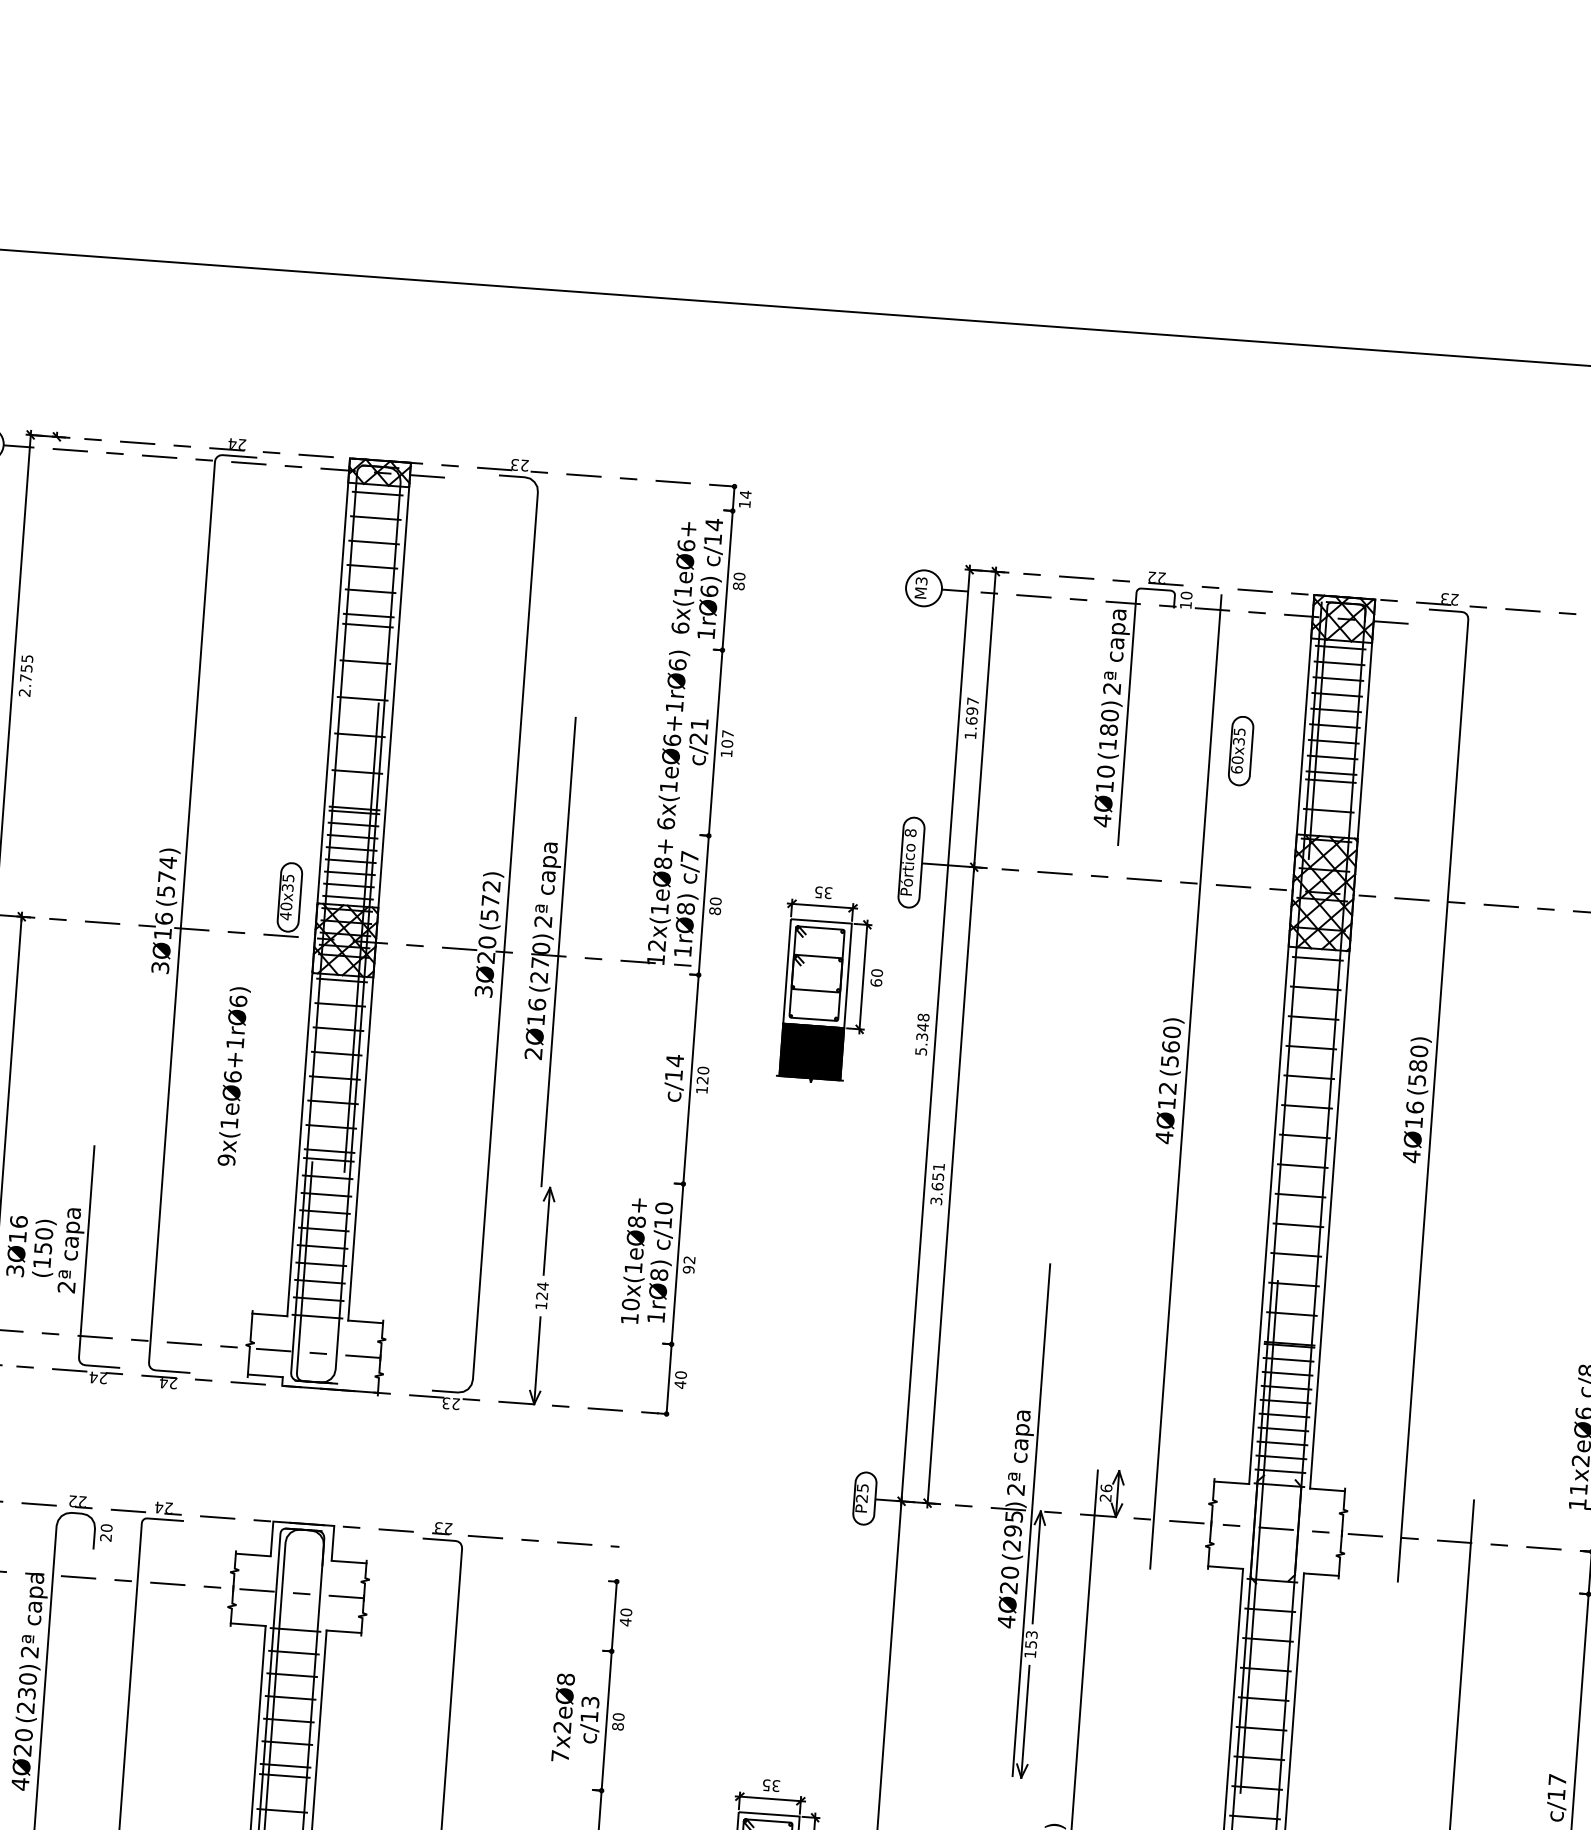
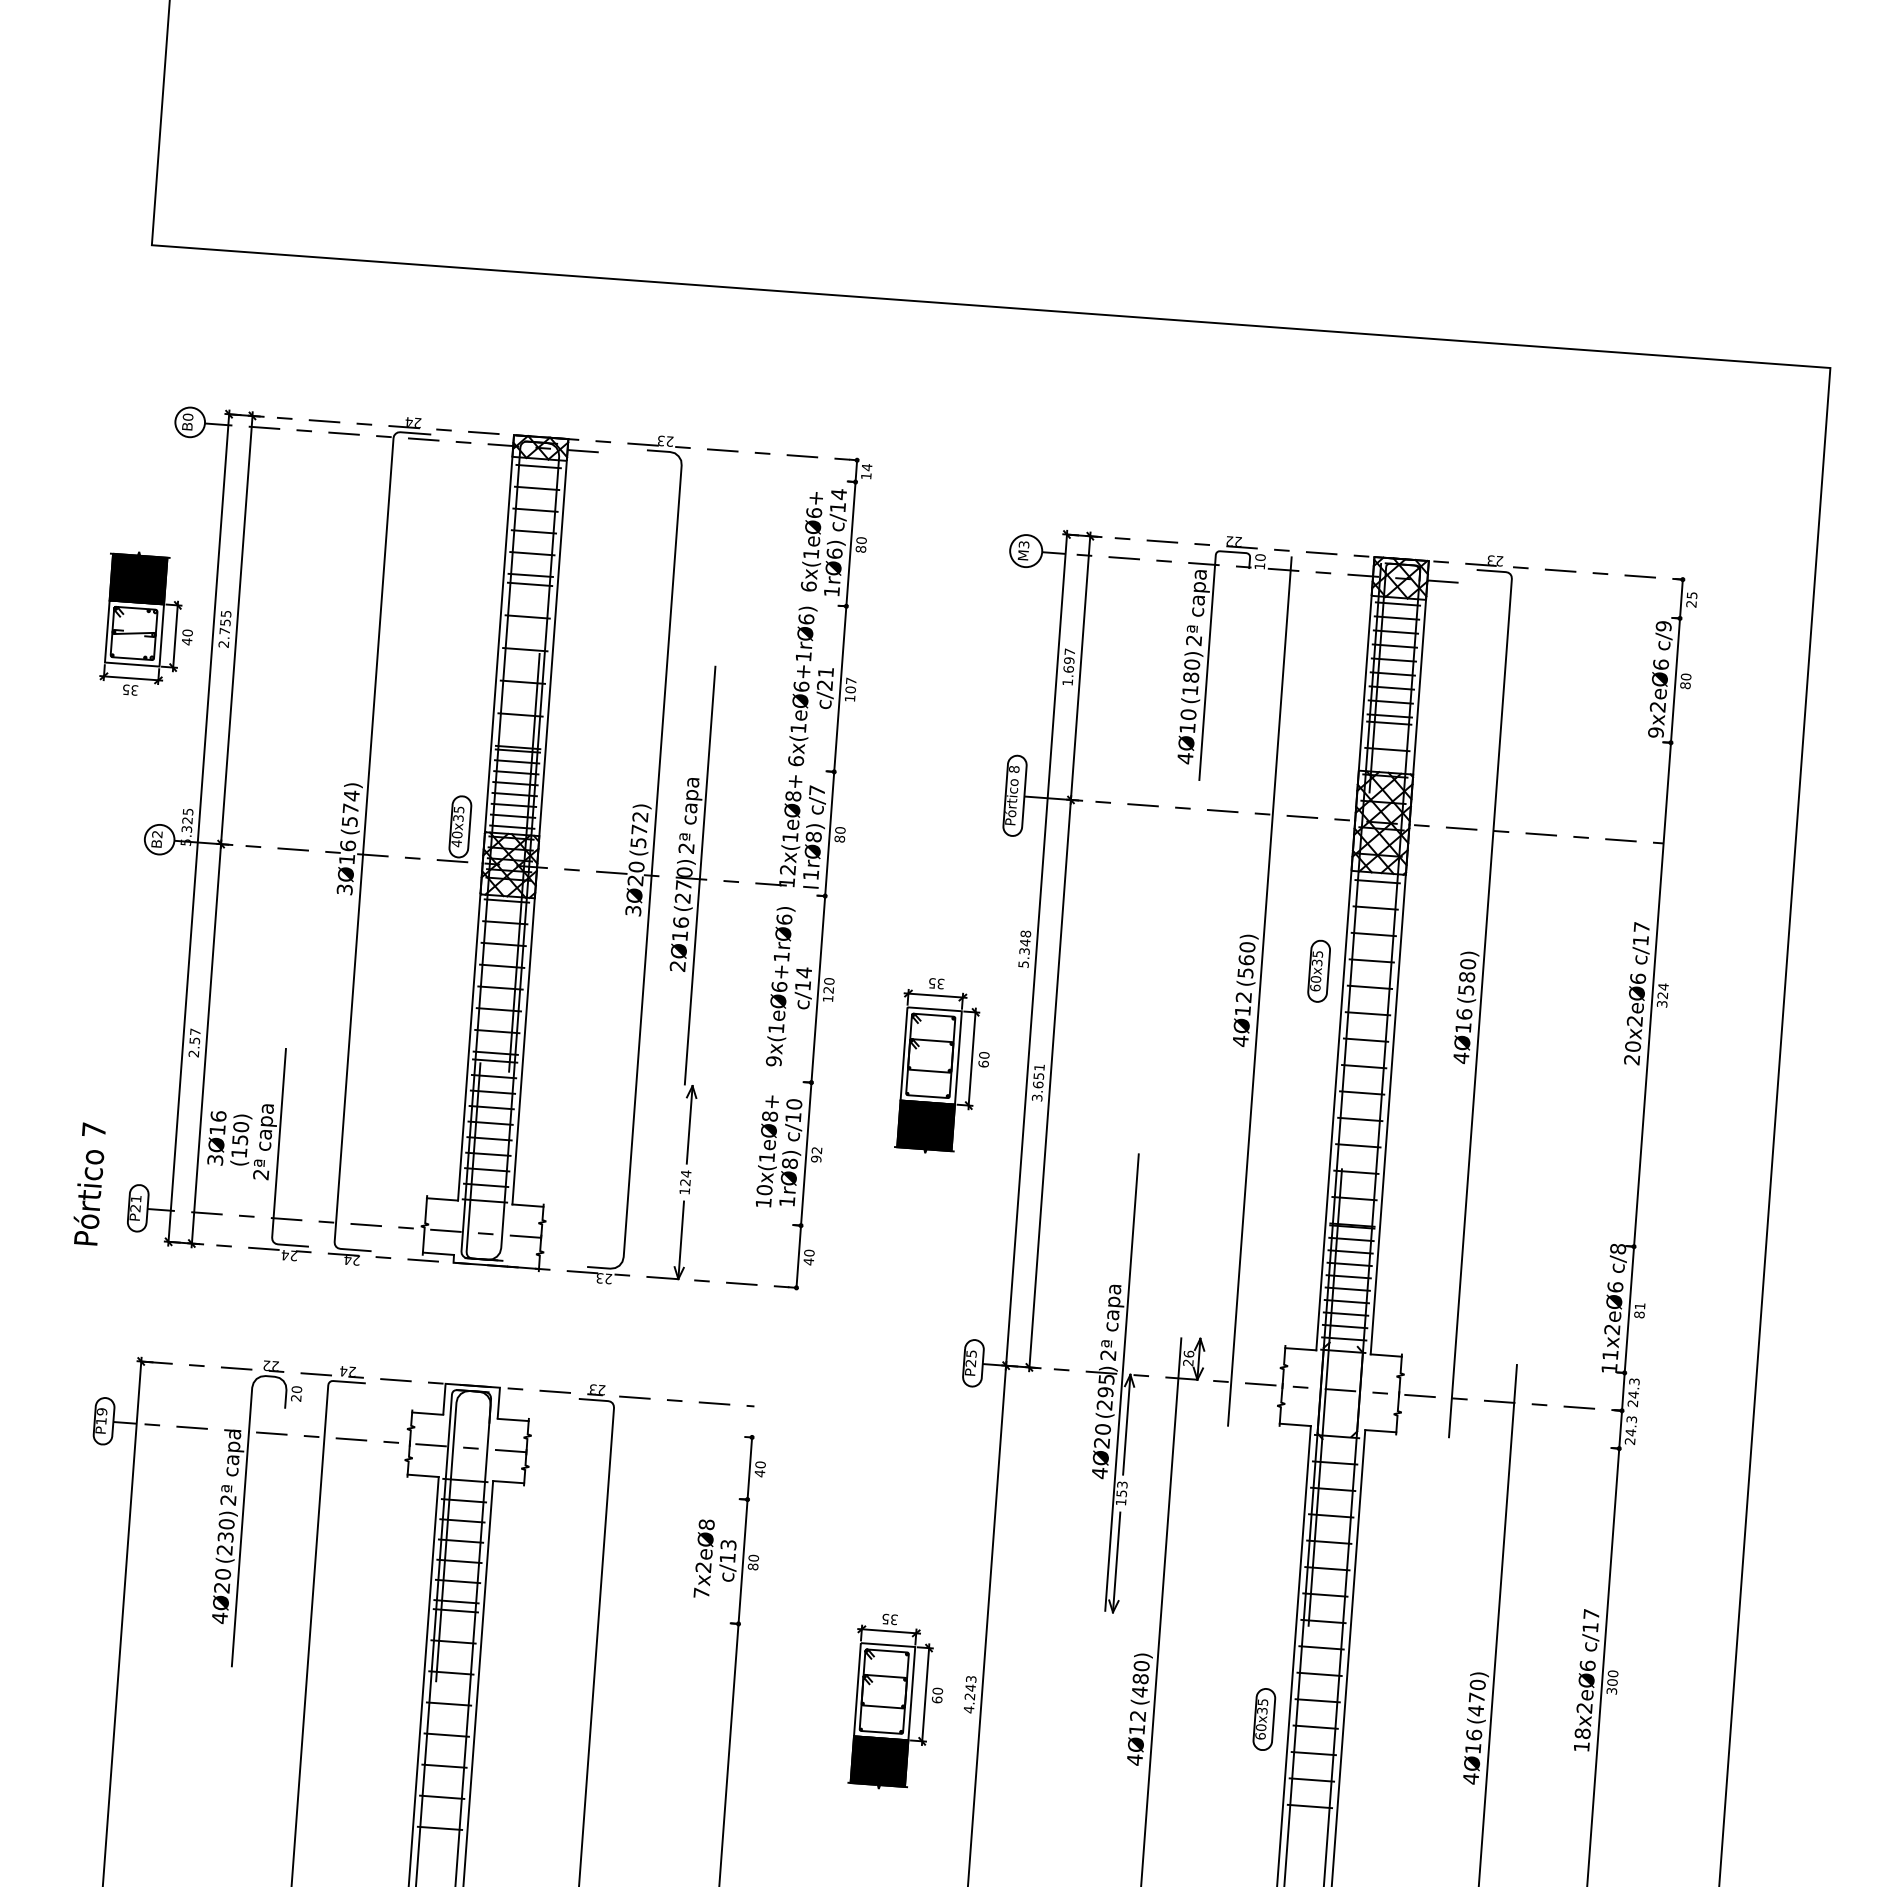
line: (39, 677) -> (236, 630), added
part: (1240, 750) -> (1318, 970), moved
part: (829, 984) -> (941, 1065), moved
text: (234, 1076) -> (780, 986), moved

